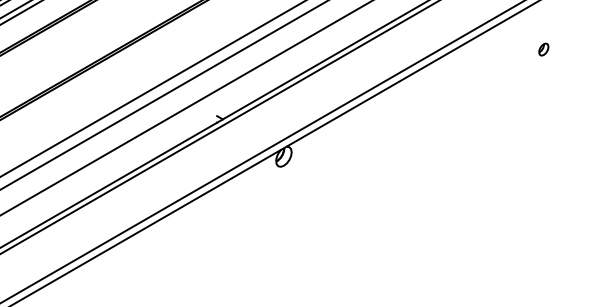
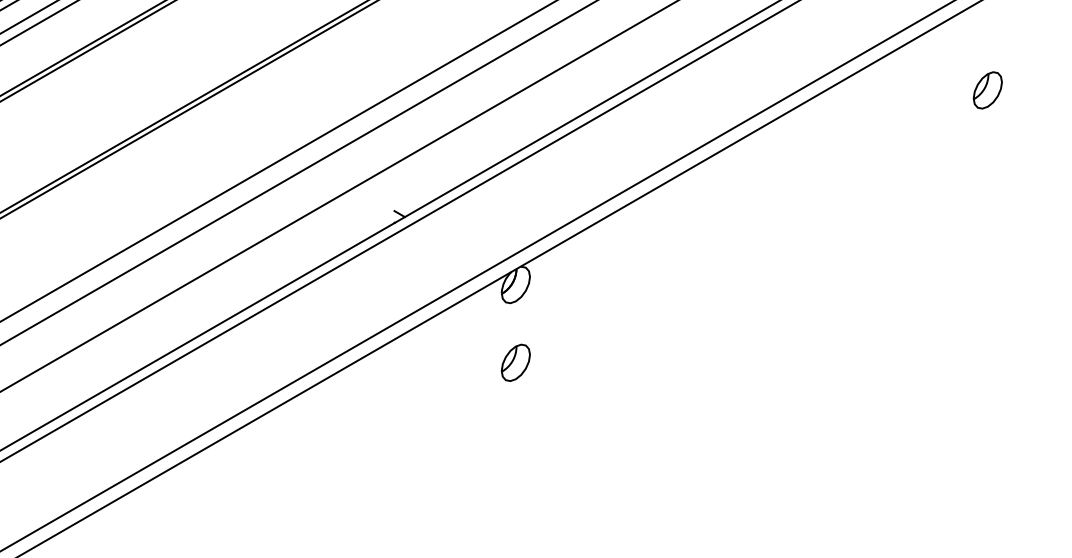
part: (543, 49) -> (987, 90), size x1.67
part: (283, 199) -> (515, 362), added

